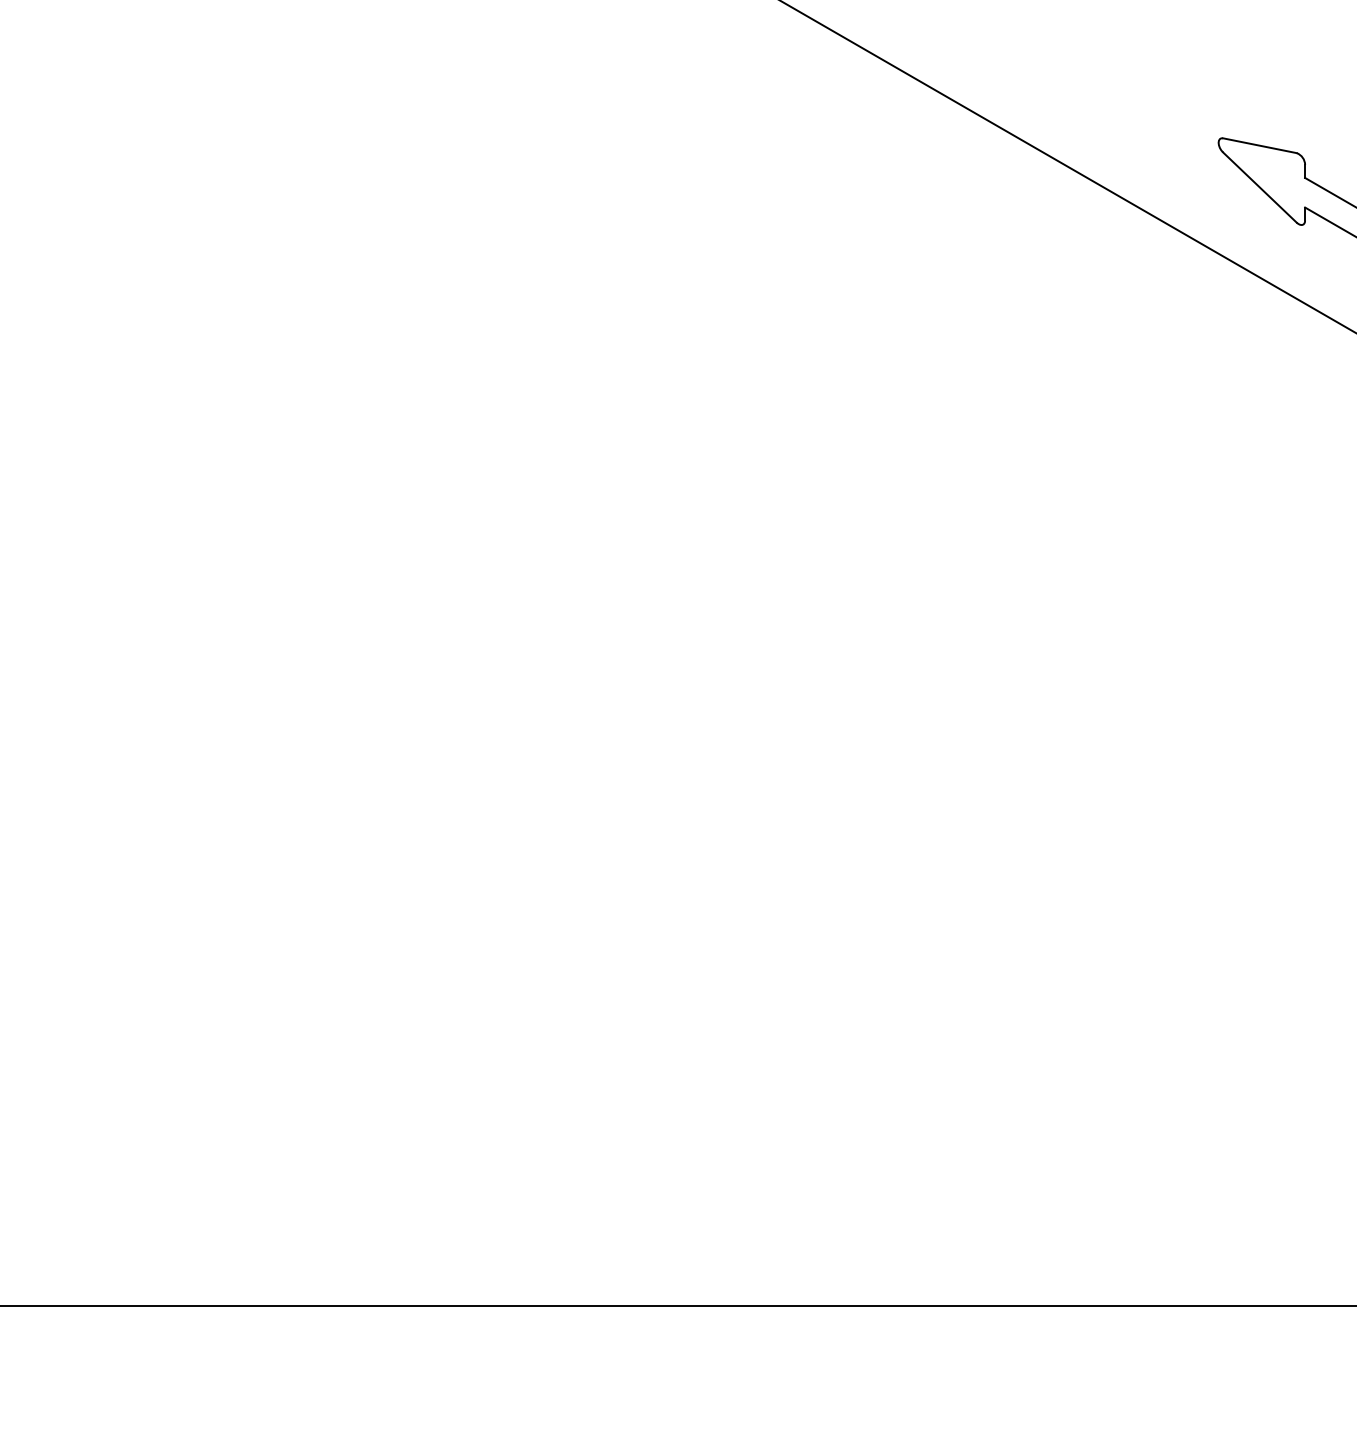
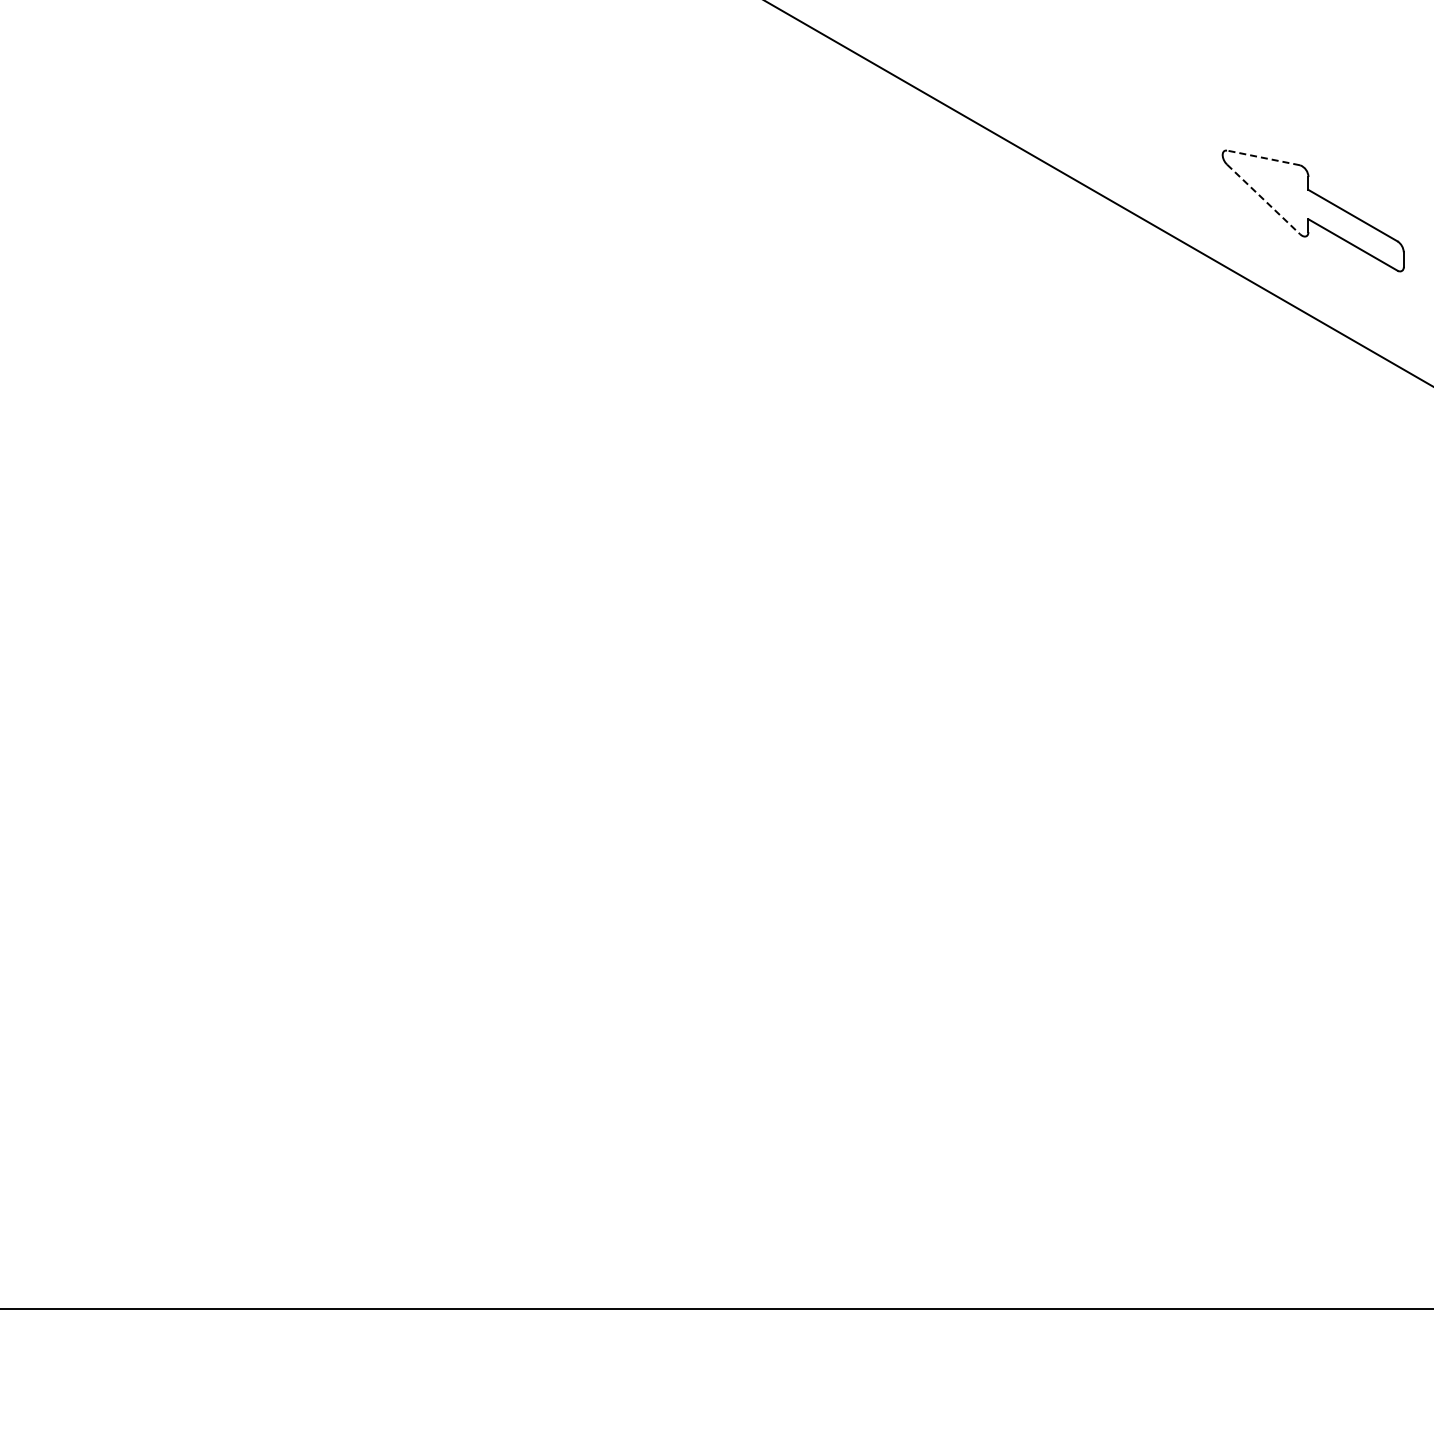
line: (1259, 145) -> (1263, 157), solid -> dashed
line: (1259, 187) -> (1263, 199), solid -> dashed

